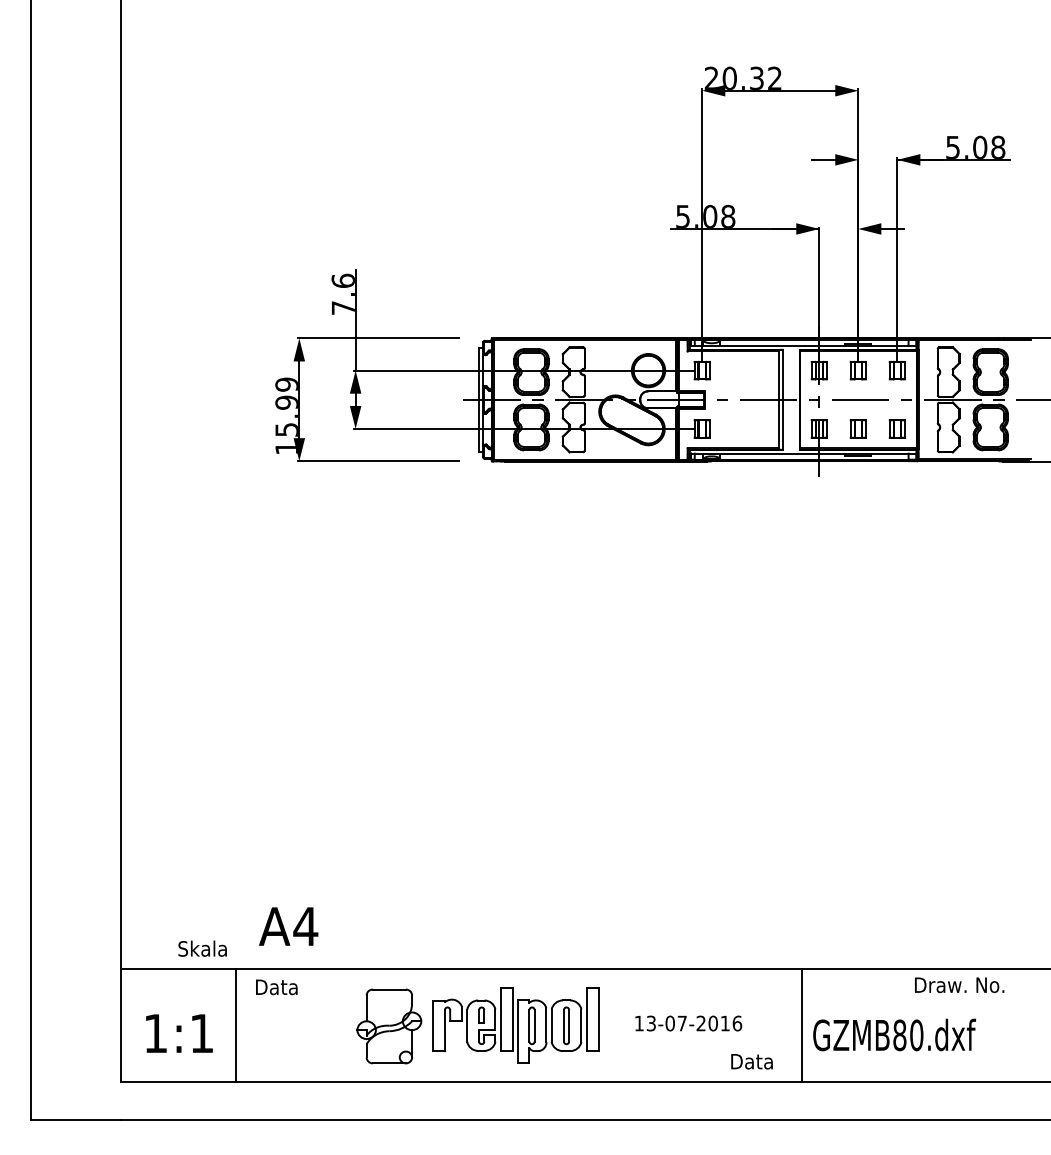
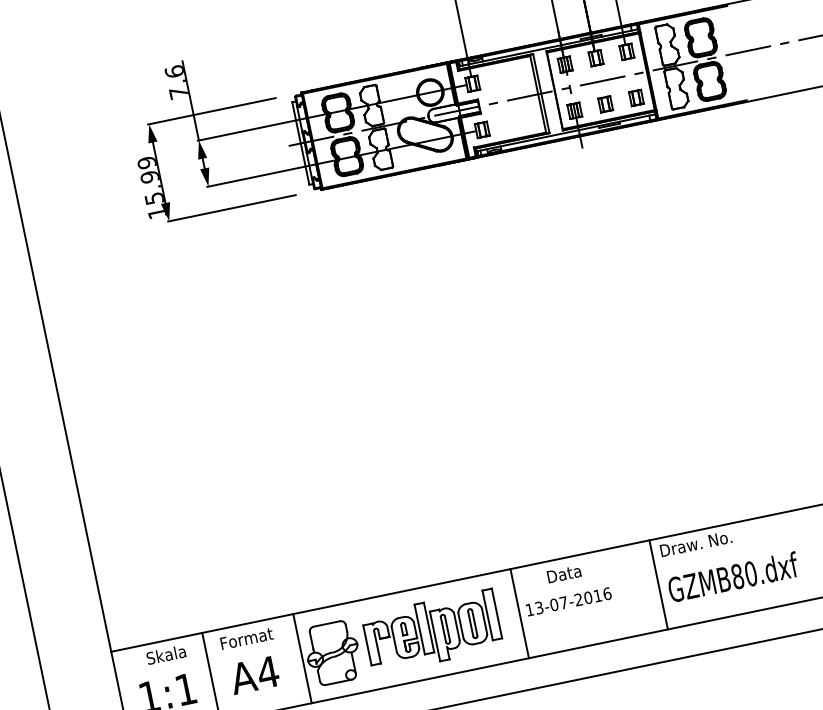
text: (288, 926) -> (254, 675), moved
text: (202, 948) -> (166, 654), moved
text: (959, 985) -> (696, 544), moved
text: (289, 987) -> (247, 638), Data -> Format
line: (351, 1025) -> (302, 658), added
line: (626, 1025) -> (520, 613), added
text: (751, 1061) -> (563, 574), moved

